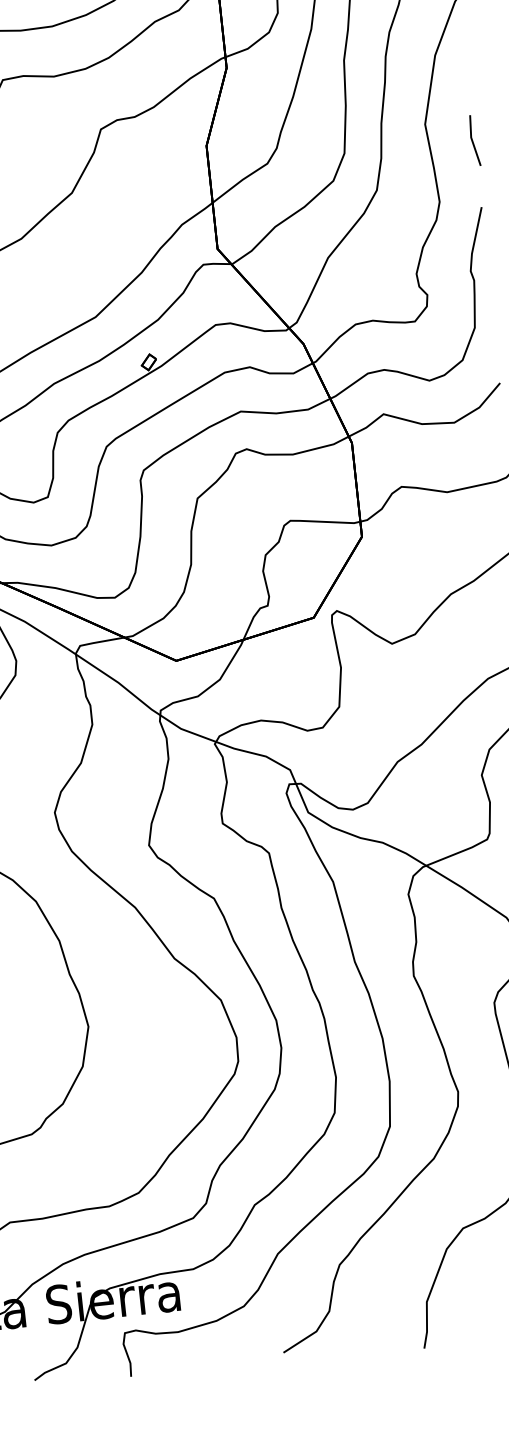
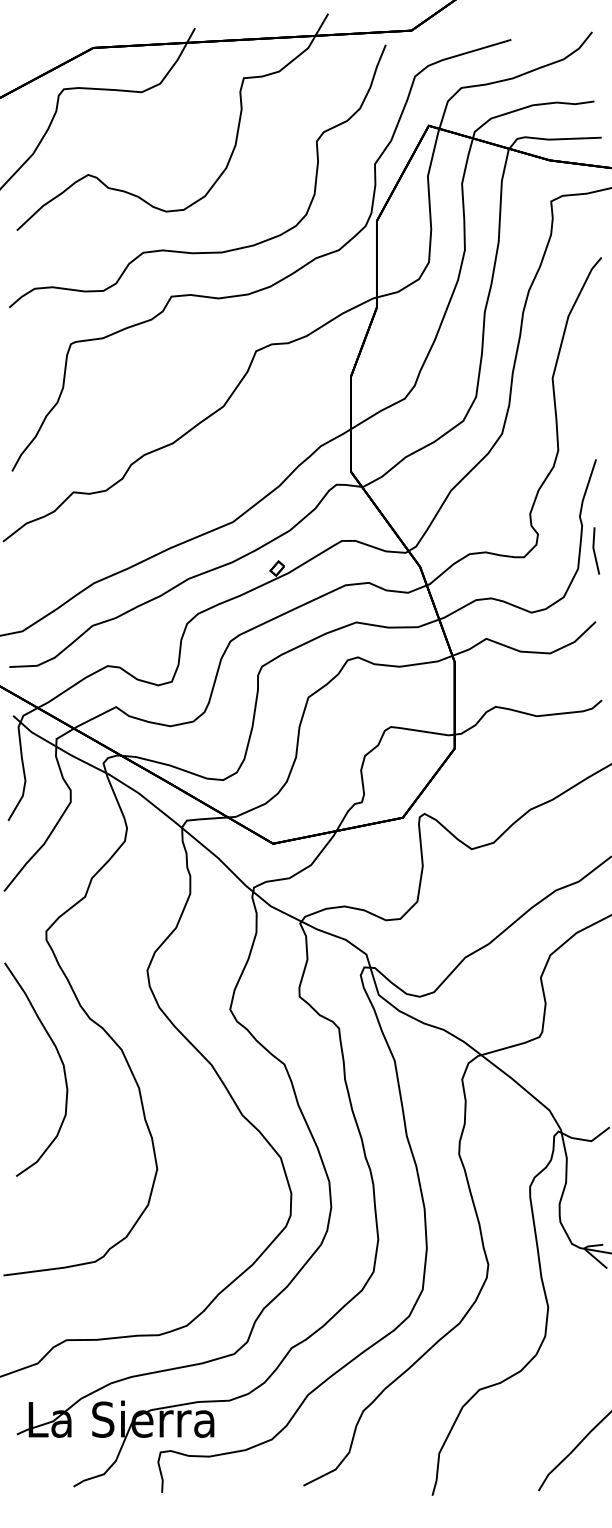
line: (472, 140) -> (594, 550), moved

